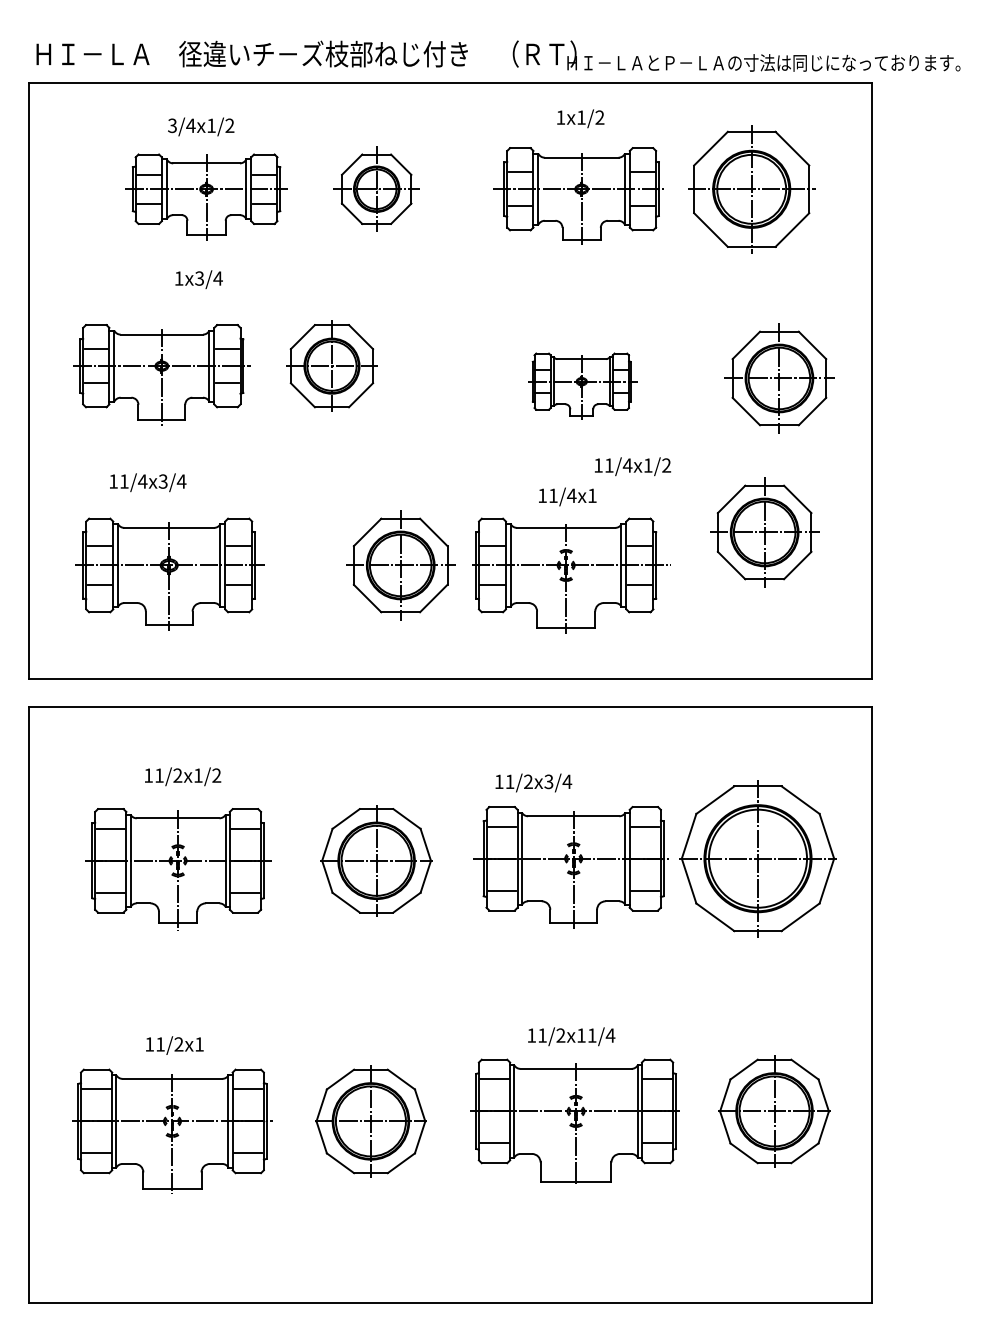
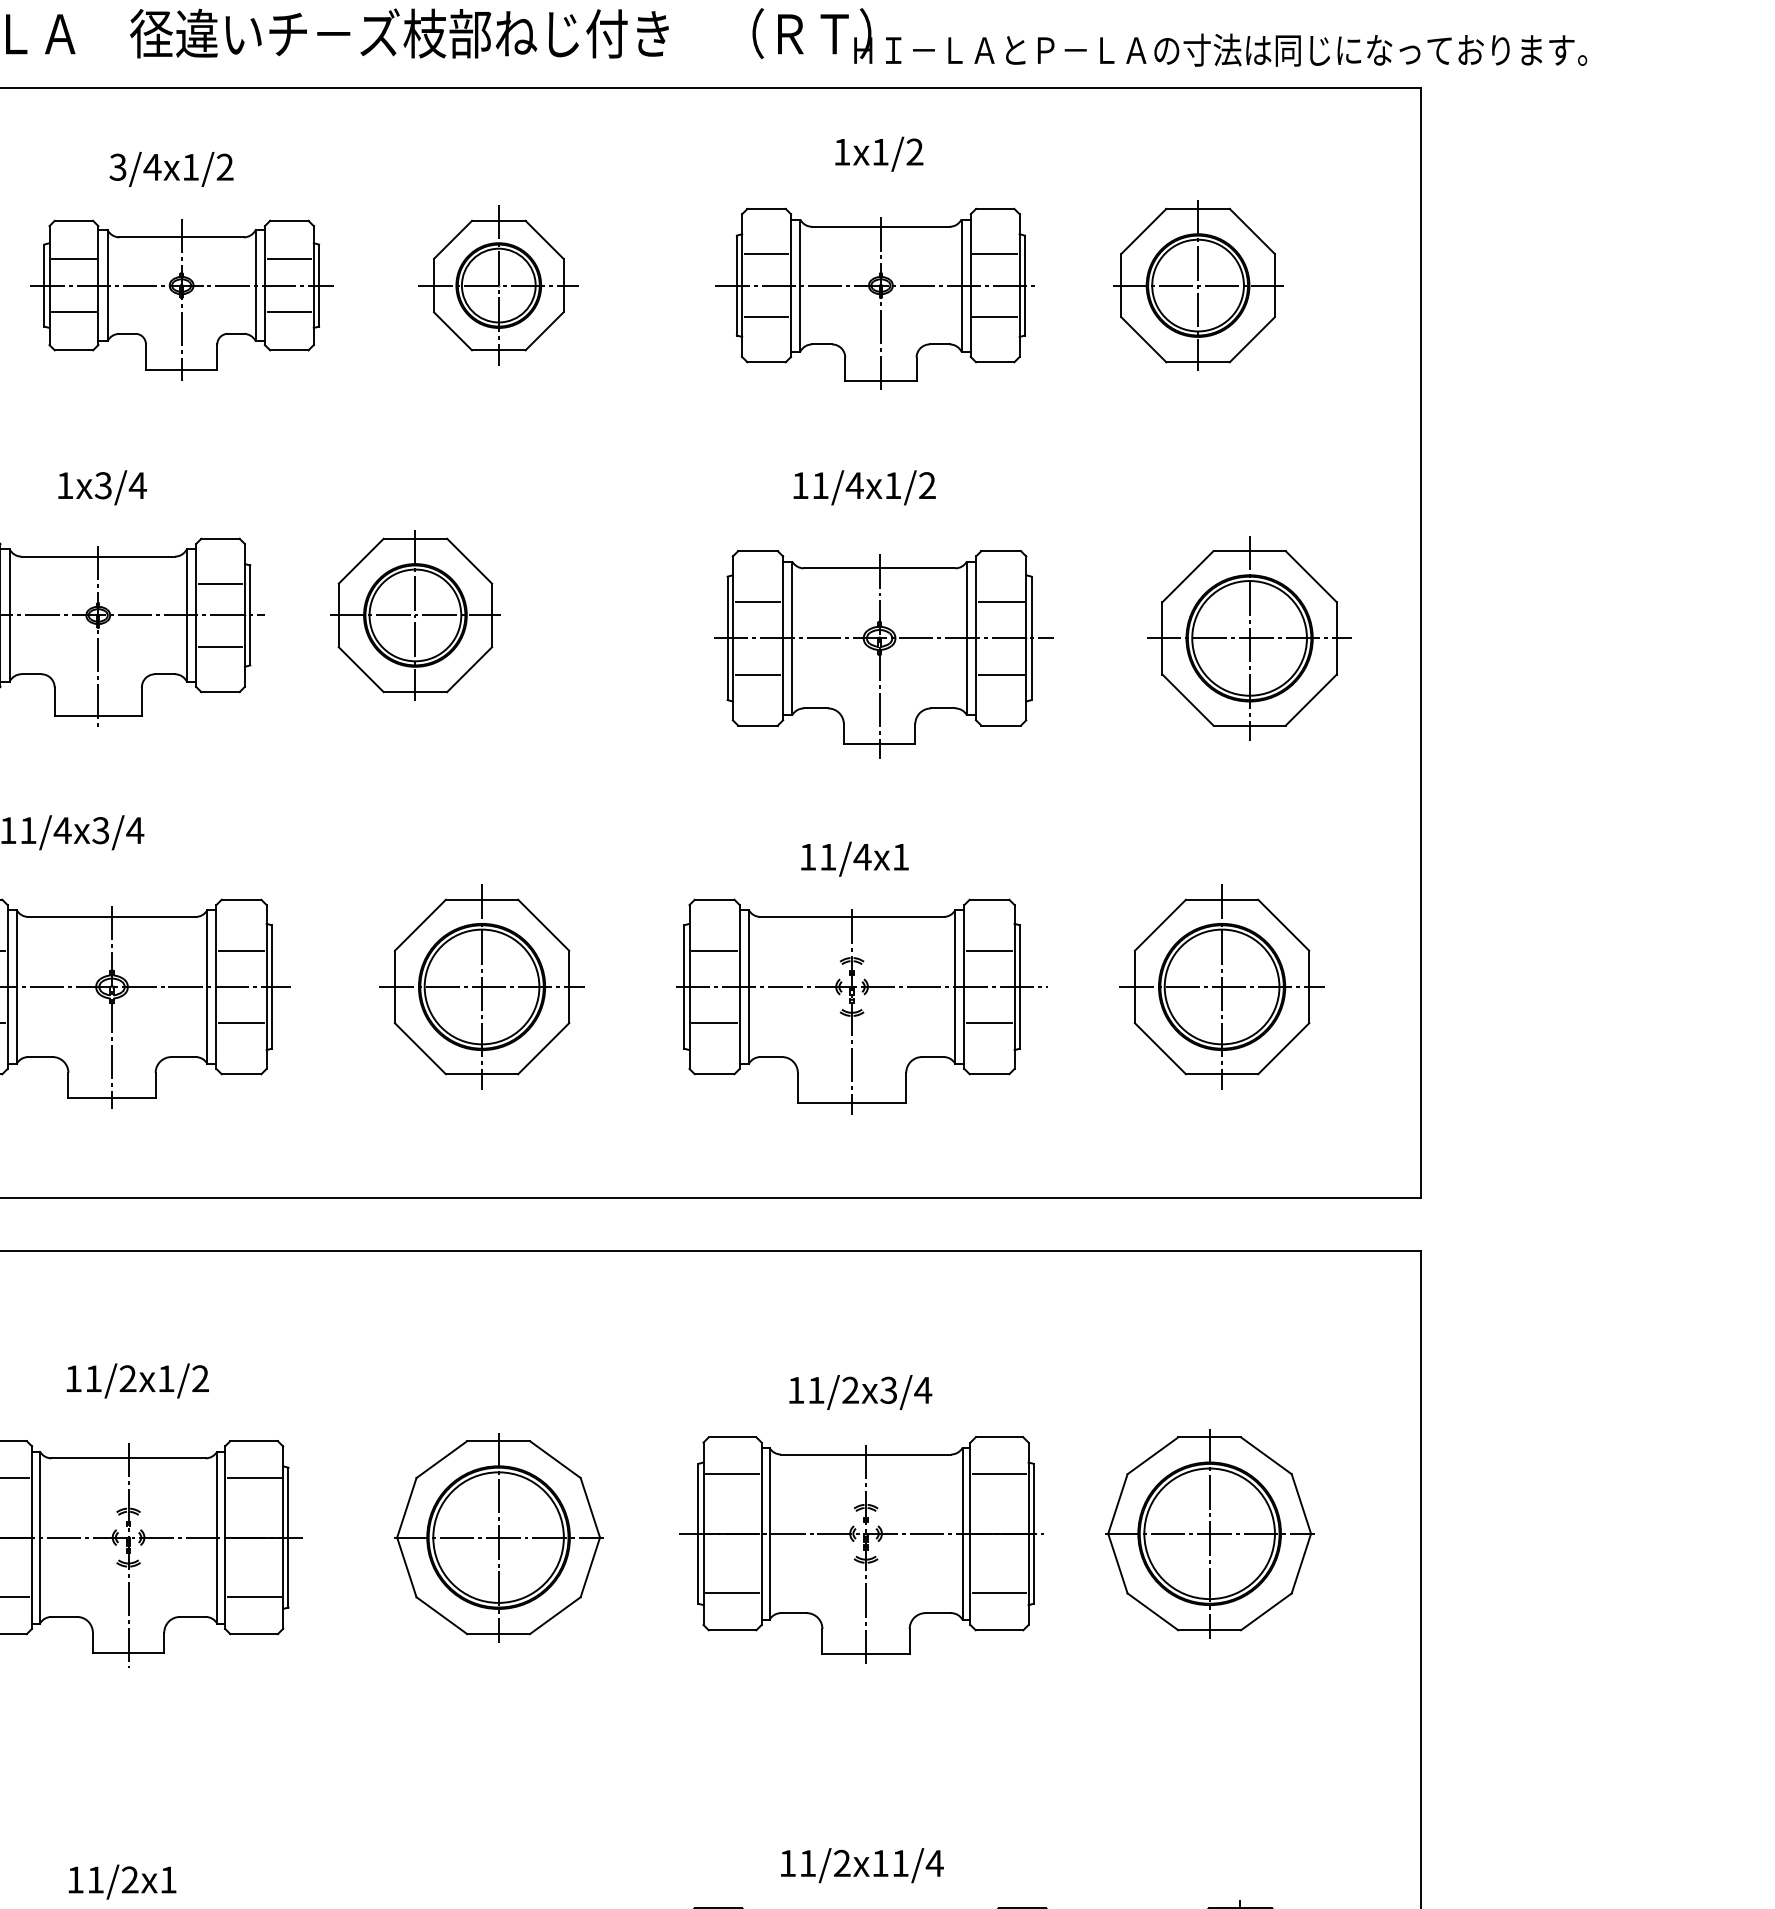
part: (751, 188) -> (1197, 284), size x0.71
text: (198, 279) -> (101, 487), moved
part: (582, 386) -> (882, 653), size x1.67
text: (632, 466) -> (863, 487), moved
part: (764, 532) -> (1221, 987), moved
part: (400, 565) -> (481, 987), moved
text: (533, 782) -> (860, 1391), moved
part: (757, 858) -> (1208, 1533), size x0.71

